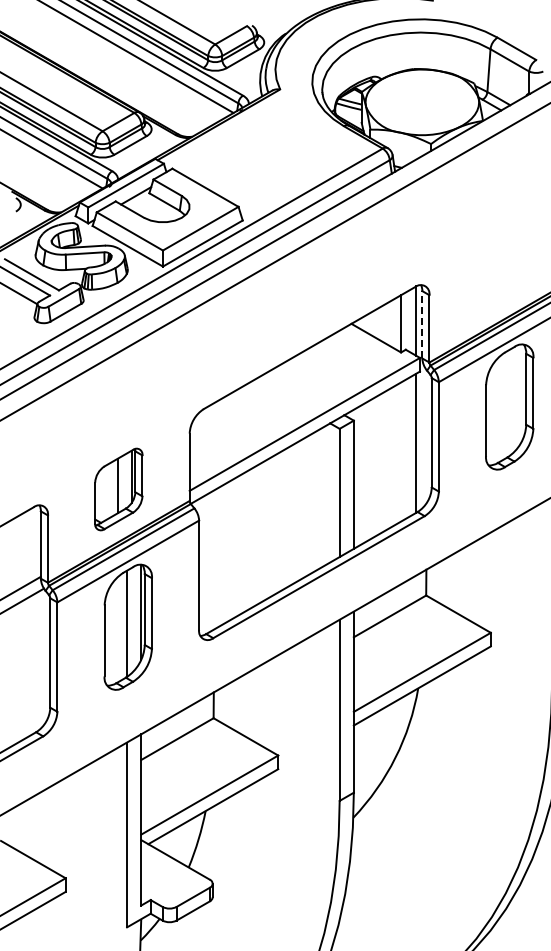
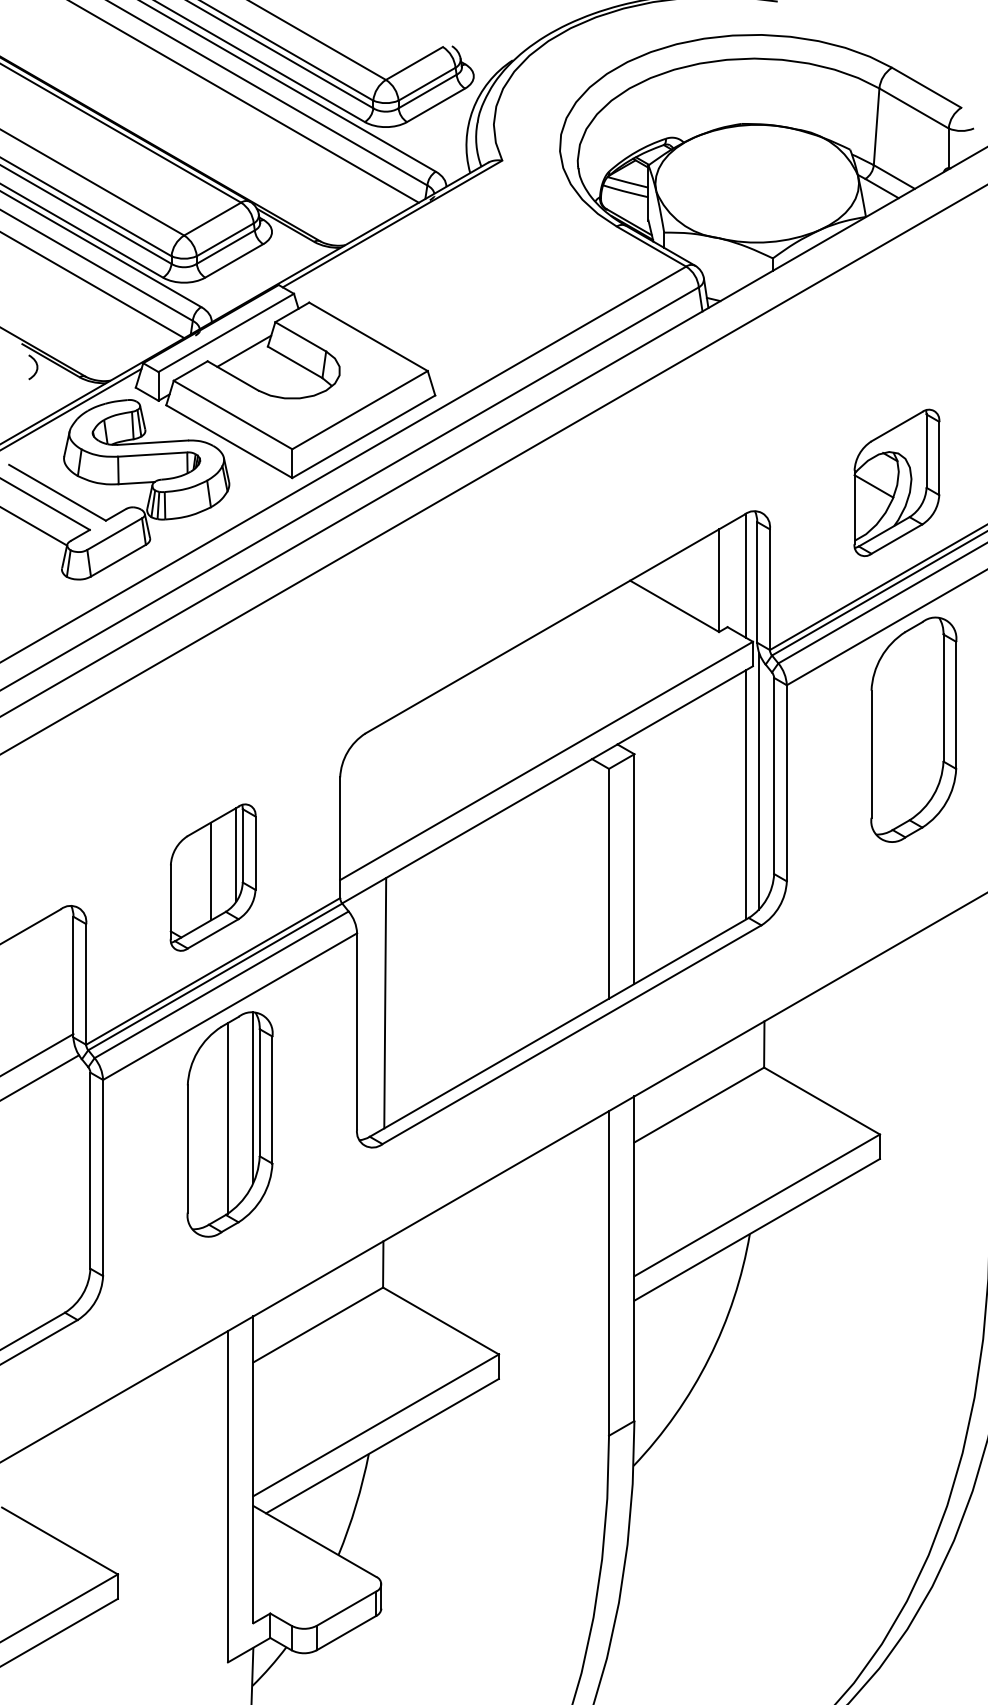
part: (499, 268) -> (895, 481), added
line: (422, 324) -> (757, 581), dashed -> solid
line: (423, 435) -> (759, 780), added
line: (214, 559) -> (384, 1003), added

